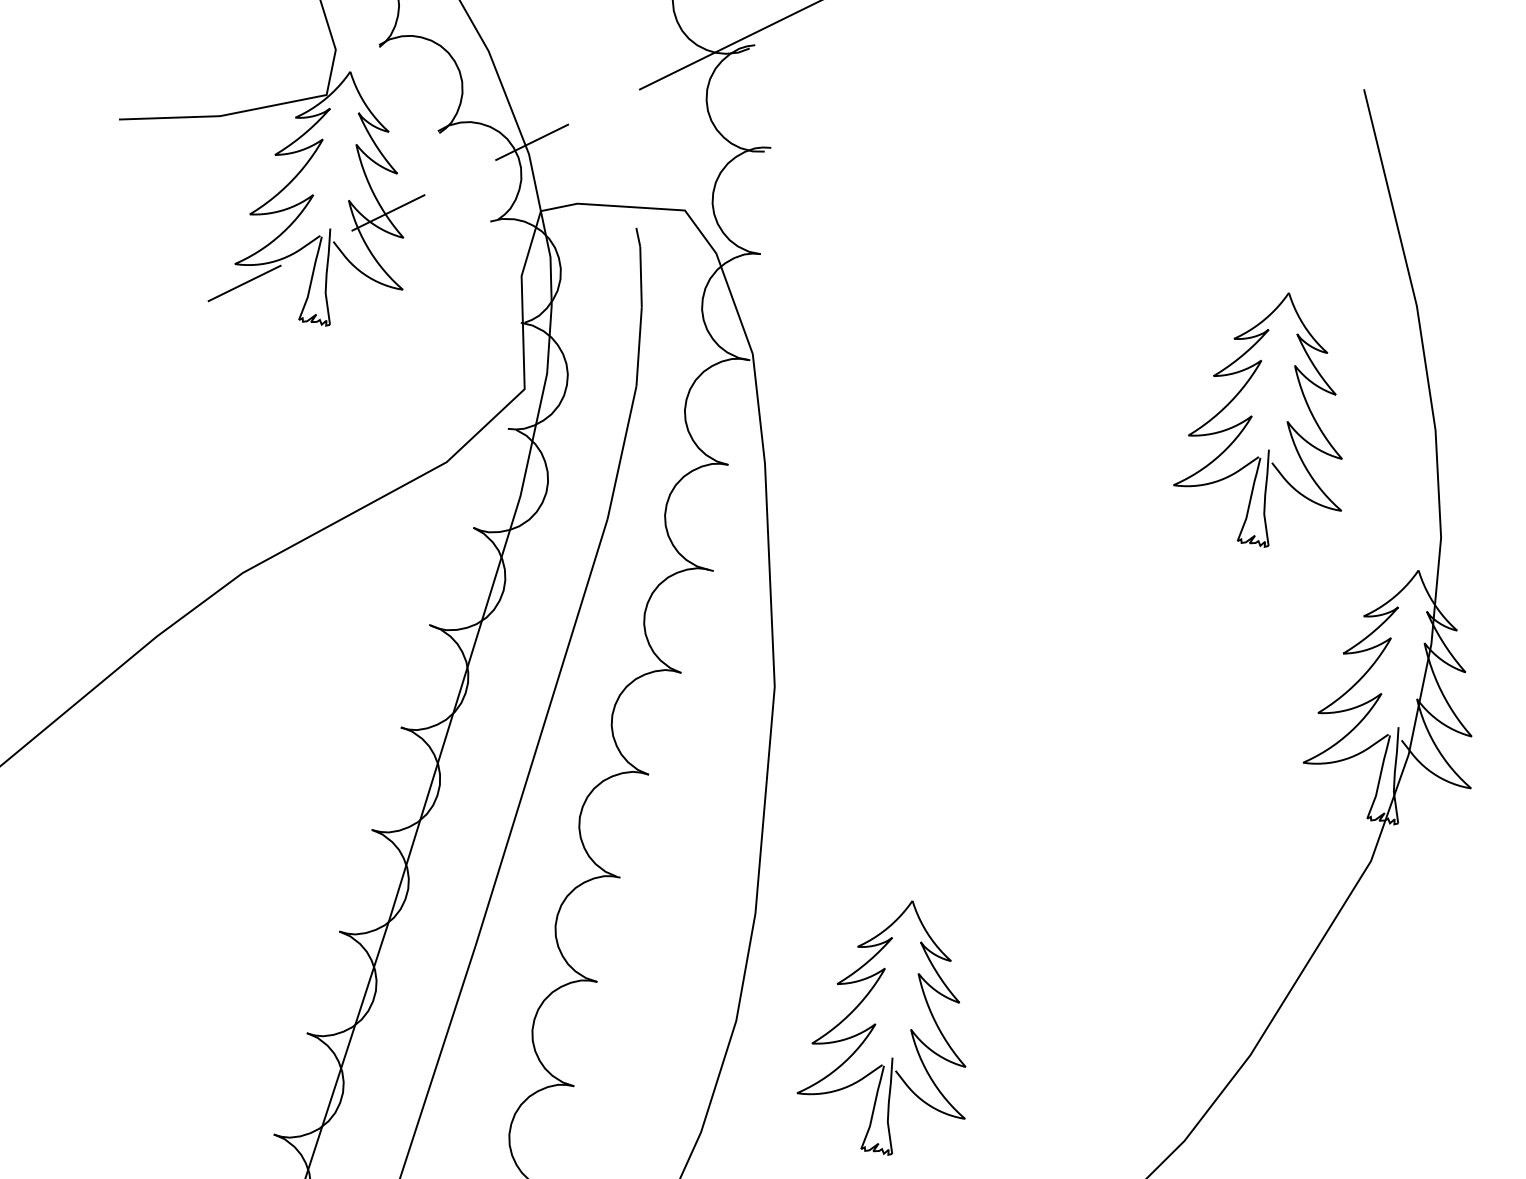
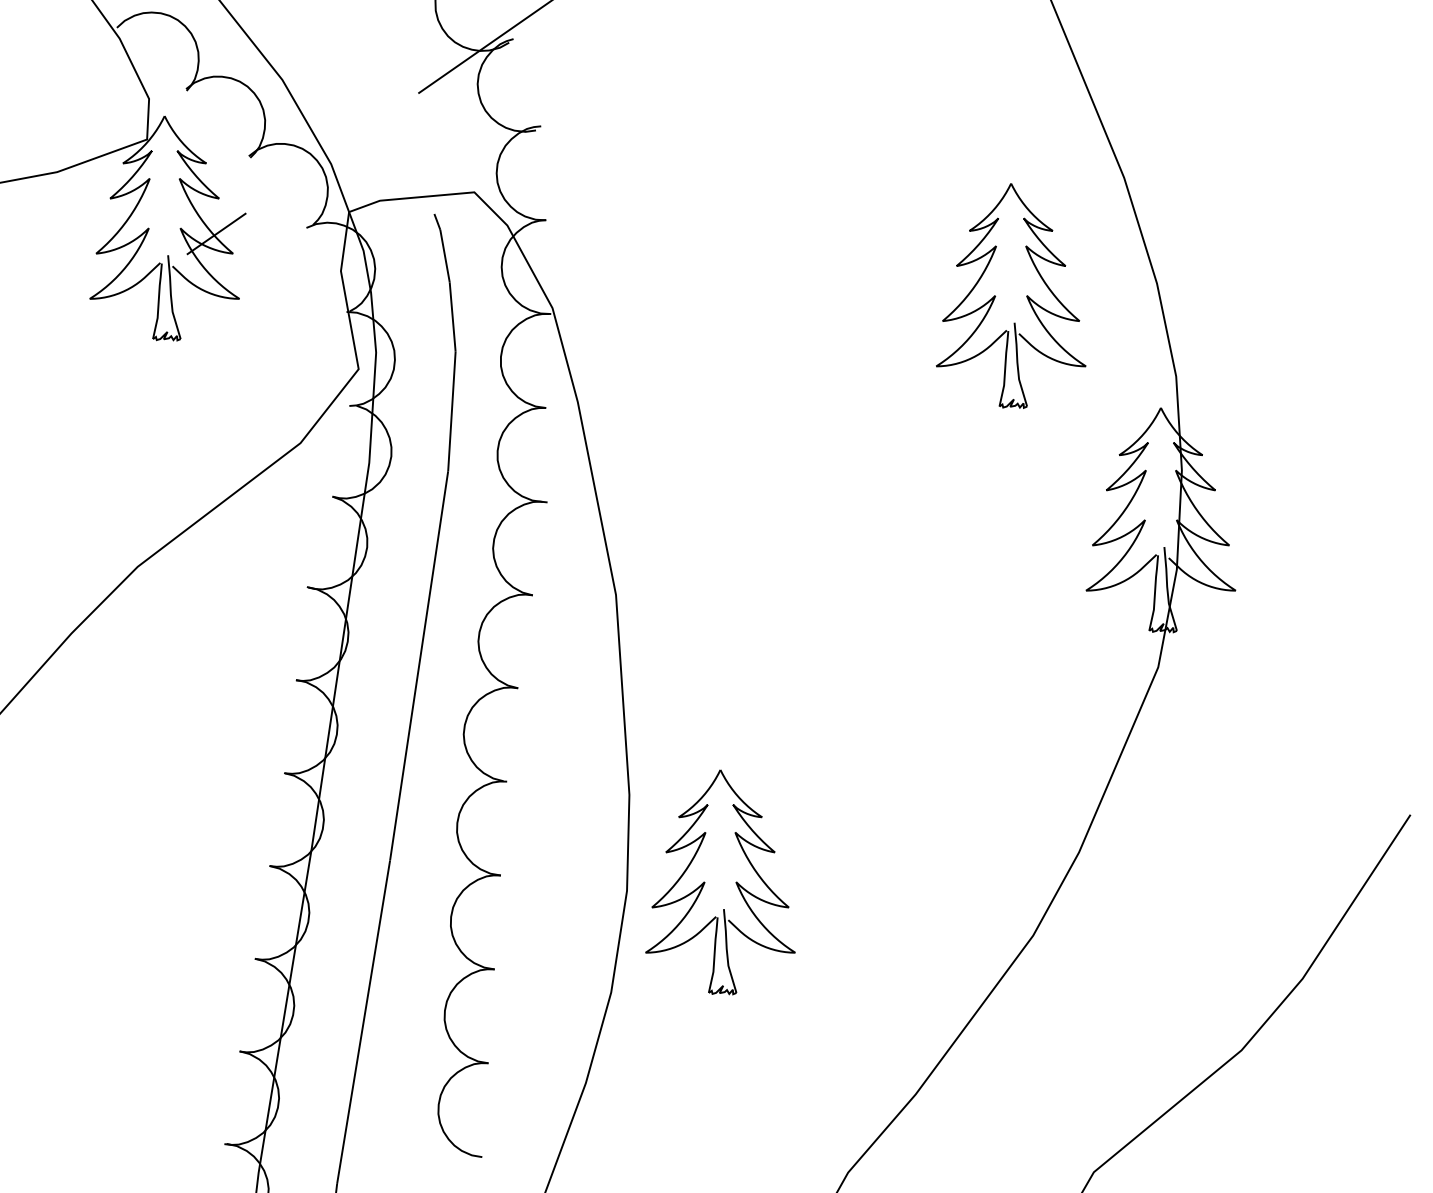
line: (532, 142) -> (332, 153), removed
line: (244, 283) -> (100, 314), removed
part: (876, 1024) -> (705, 882), moved

